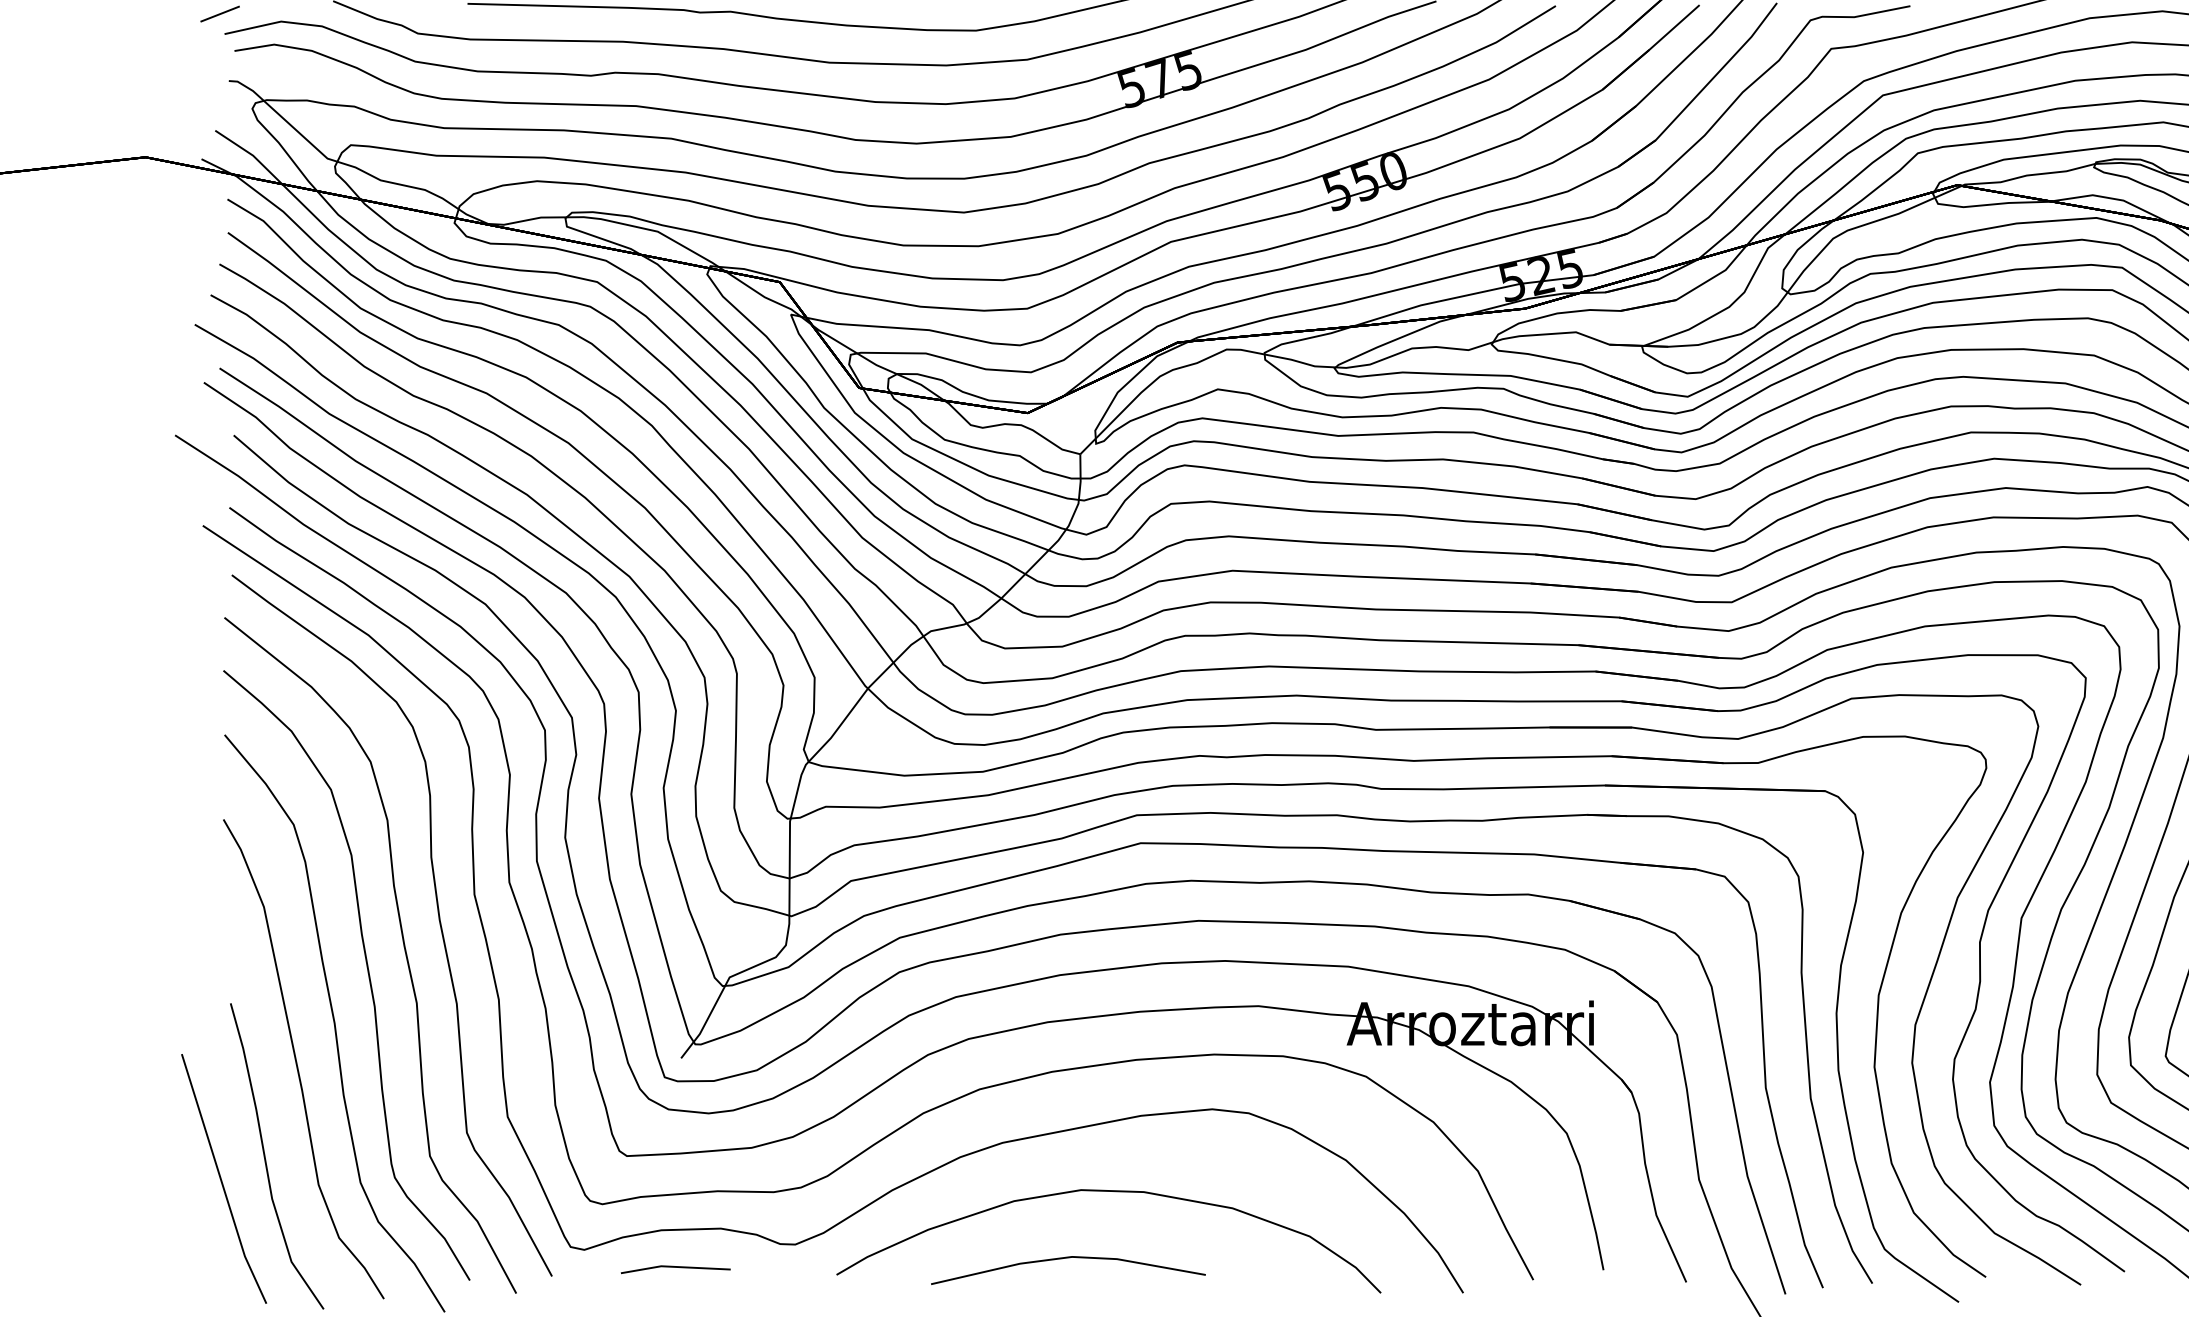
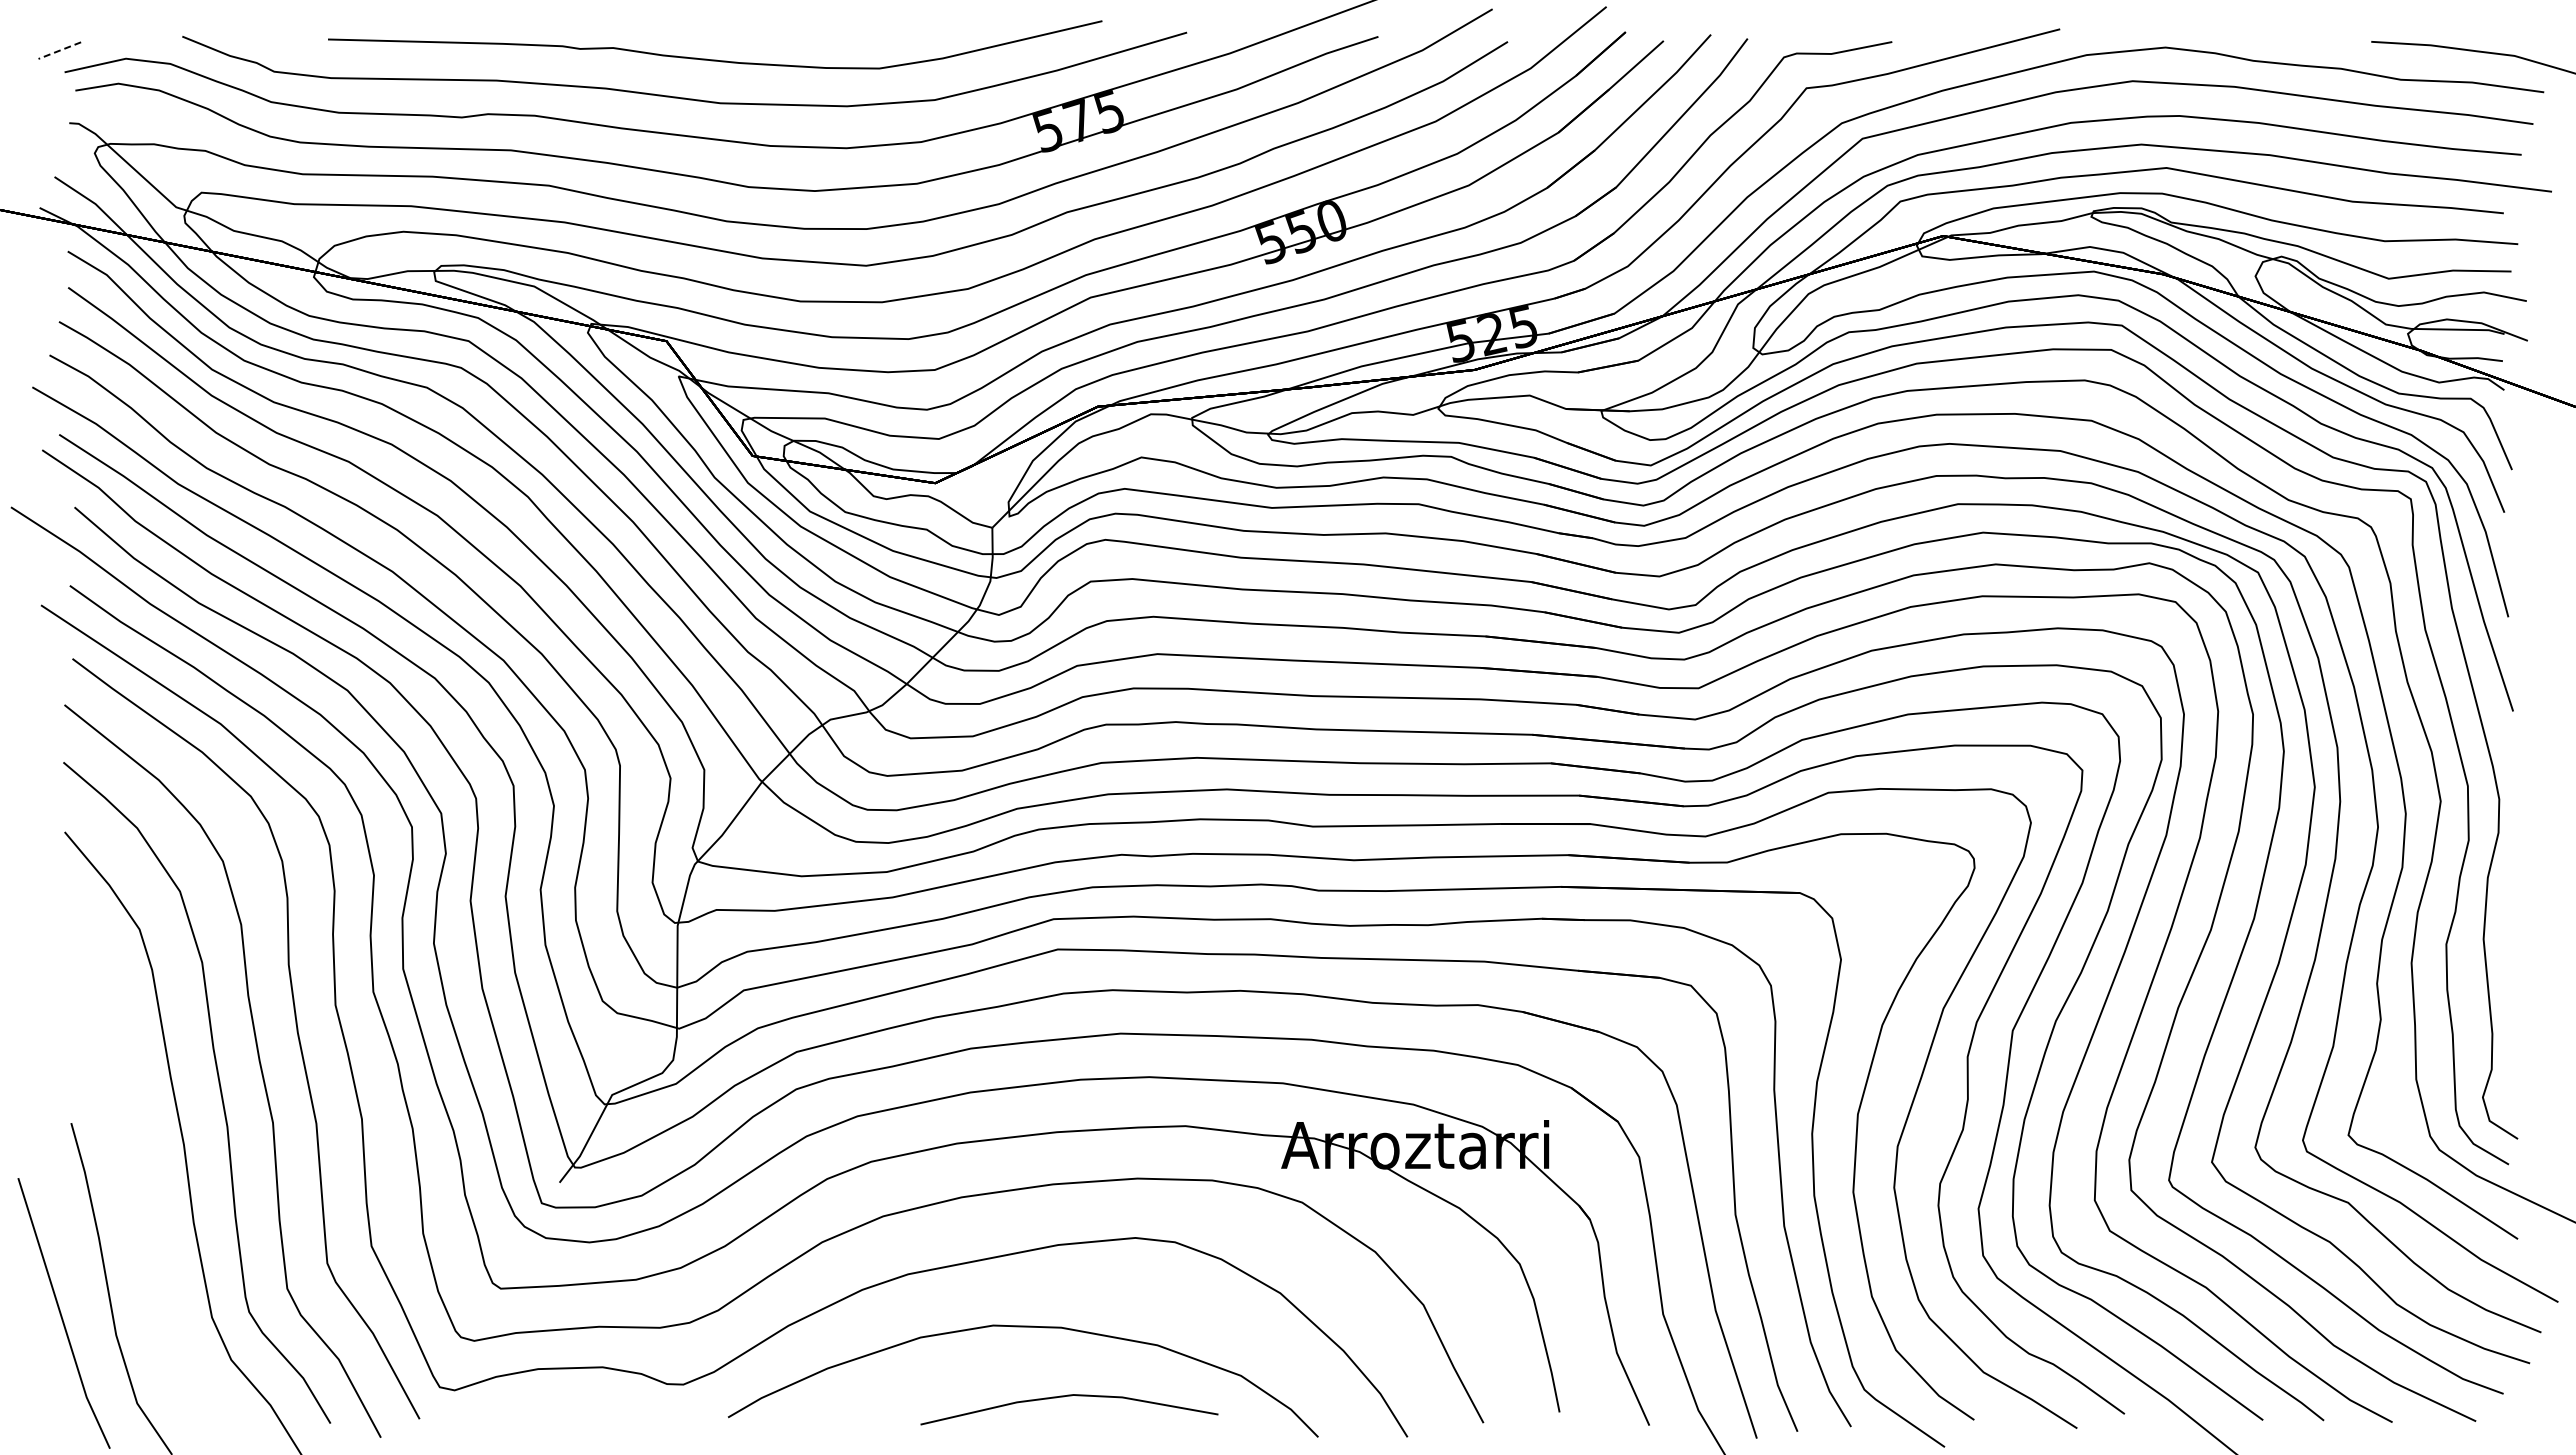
line: (219, 13) -> (59, 50), solid -> dashed
curve: (297, 1061) -> (143, 1186), removed
line: (1068, 1258) -> (1069, 1396), moved
line: (675, 1267) -> (553, 1409), removed

